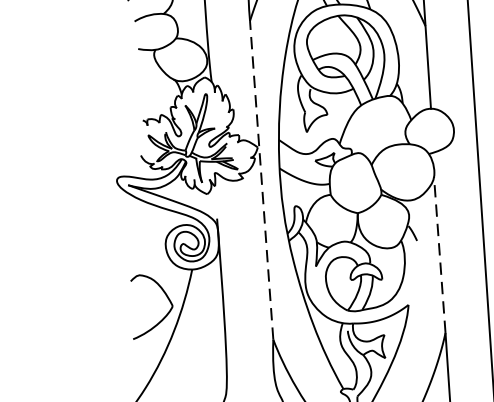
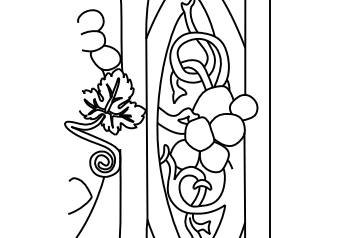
line: (261, 181) -> (146, 129), dashed -> solid
line: (439, 254) -> (244, 177), dashed -> solid

